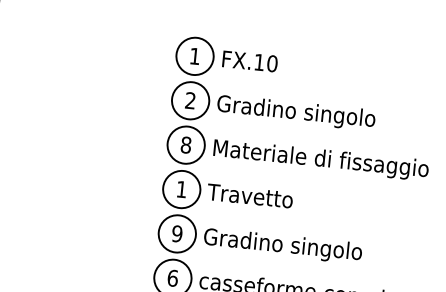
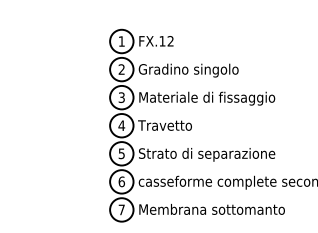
text: (272, 64) -> (170, 41), FX.10 -> FX.12
text: (185, 144) -> (121, 97), 8 -> 3
text: (181, 189) -> (121, 125), 1 -> 4
text: (176, 233) -> (121, 153), 9 -> 5
text: (311, 248) -> (206, 154), Gradino singolo -> Strato di separazione

